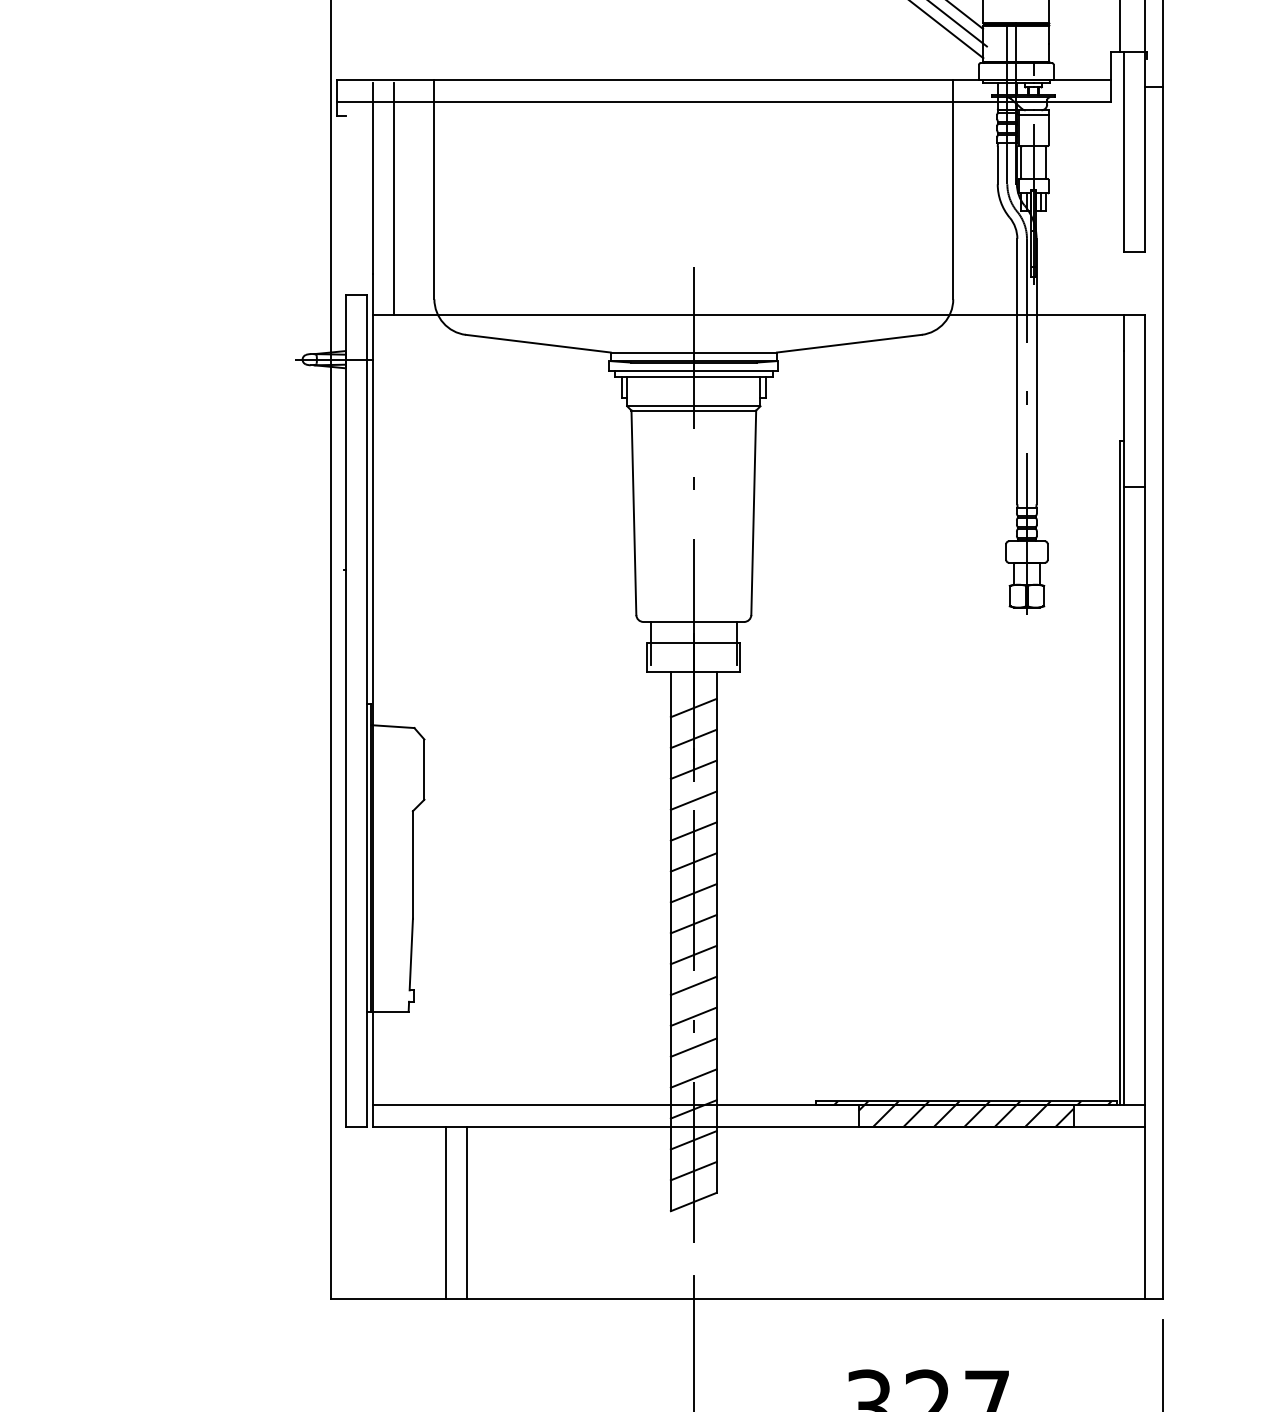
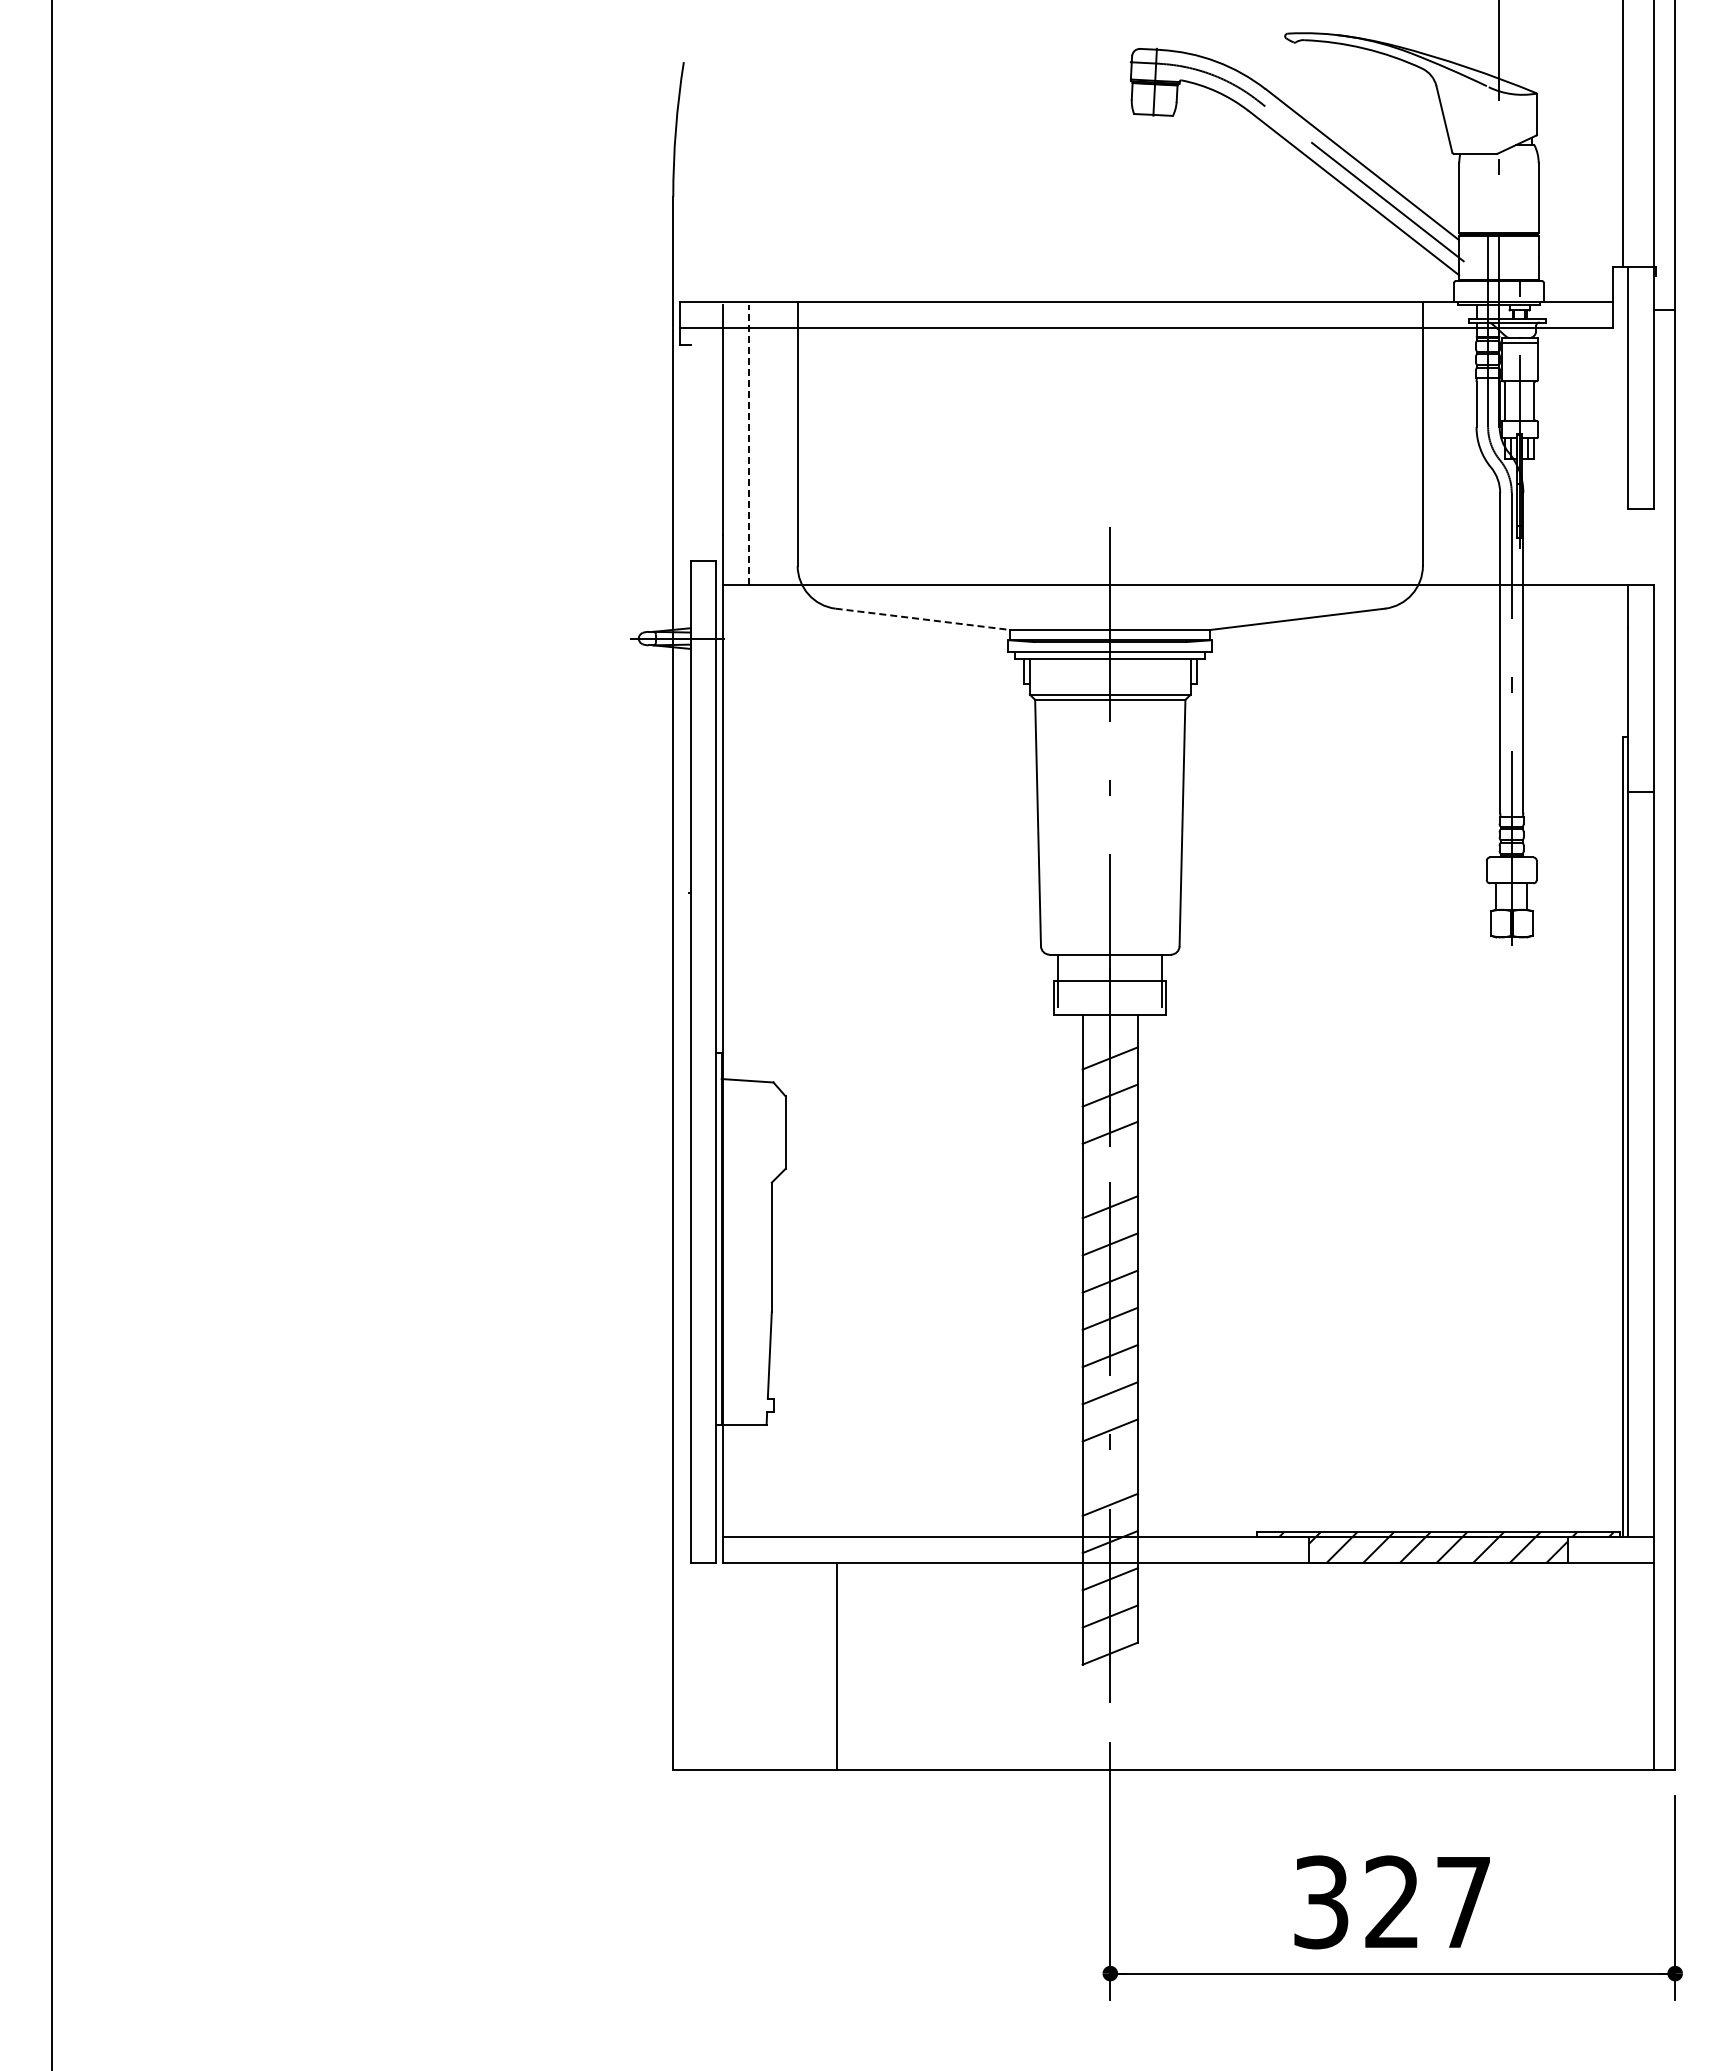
line: (394, 199) -> (749, 445), solid -> dashed
line: (538, 343) -> (922, 619), solid -> dashed
line: (693, 800) -> (1109, 1169), removed
line: (693, 1047) -> (1109, 1467), removed
line: (445, 1211) -> (811, 1665), removed

